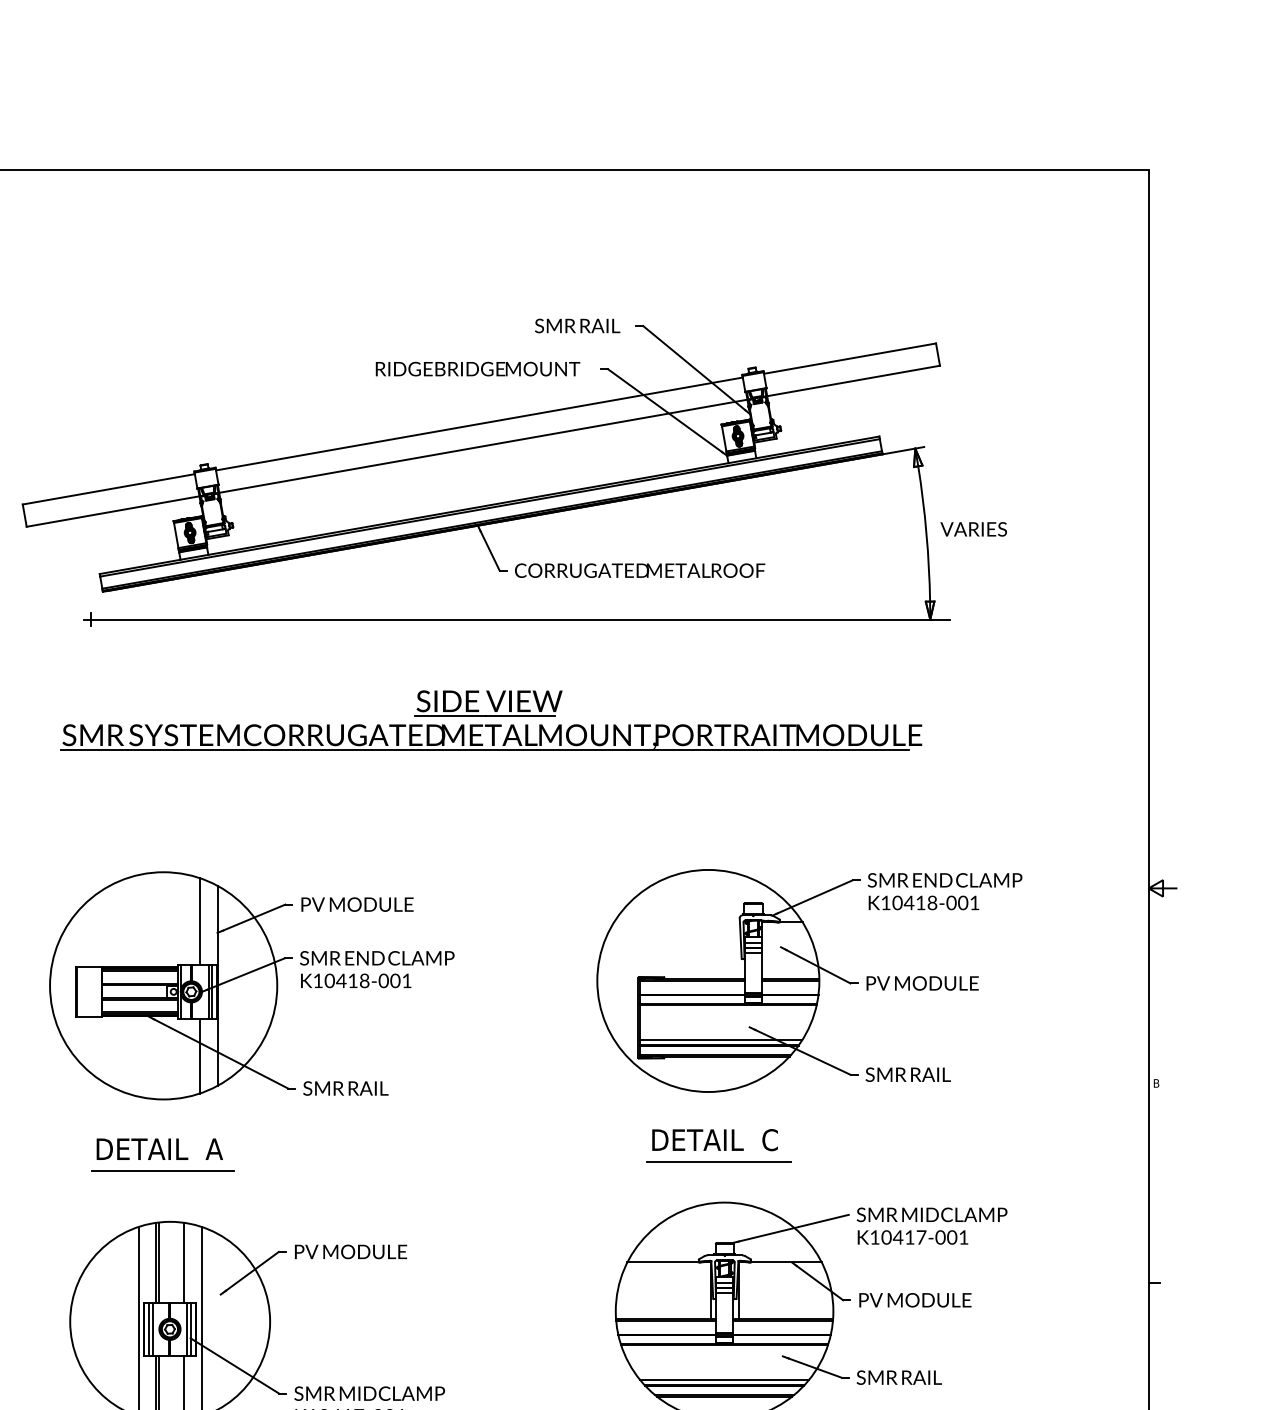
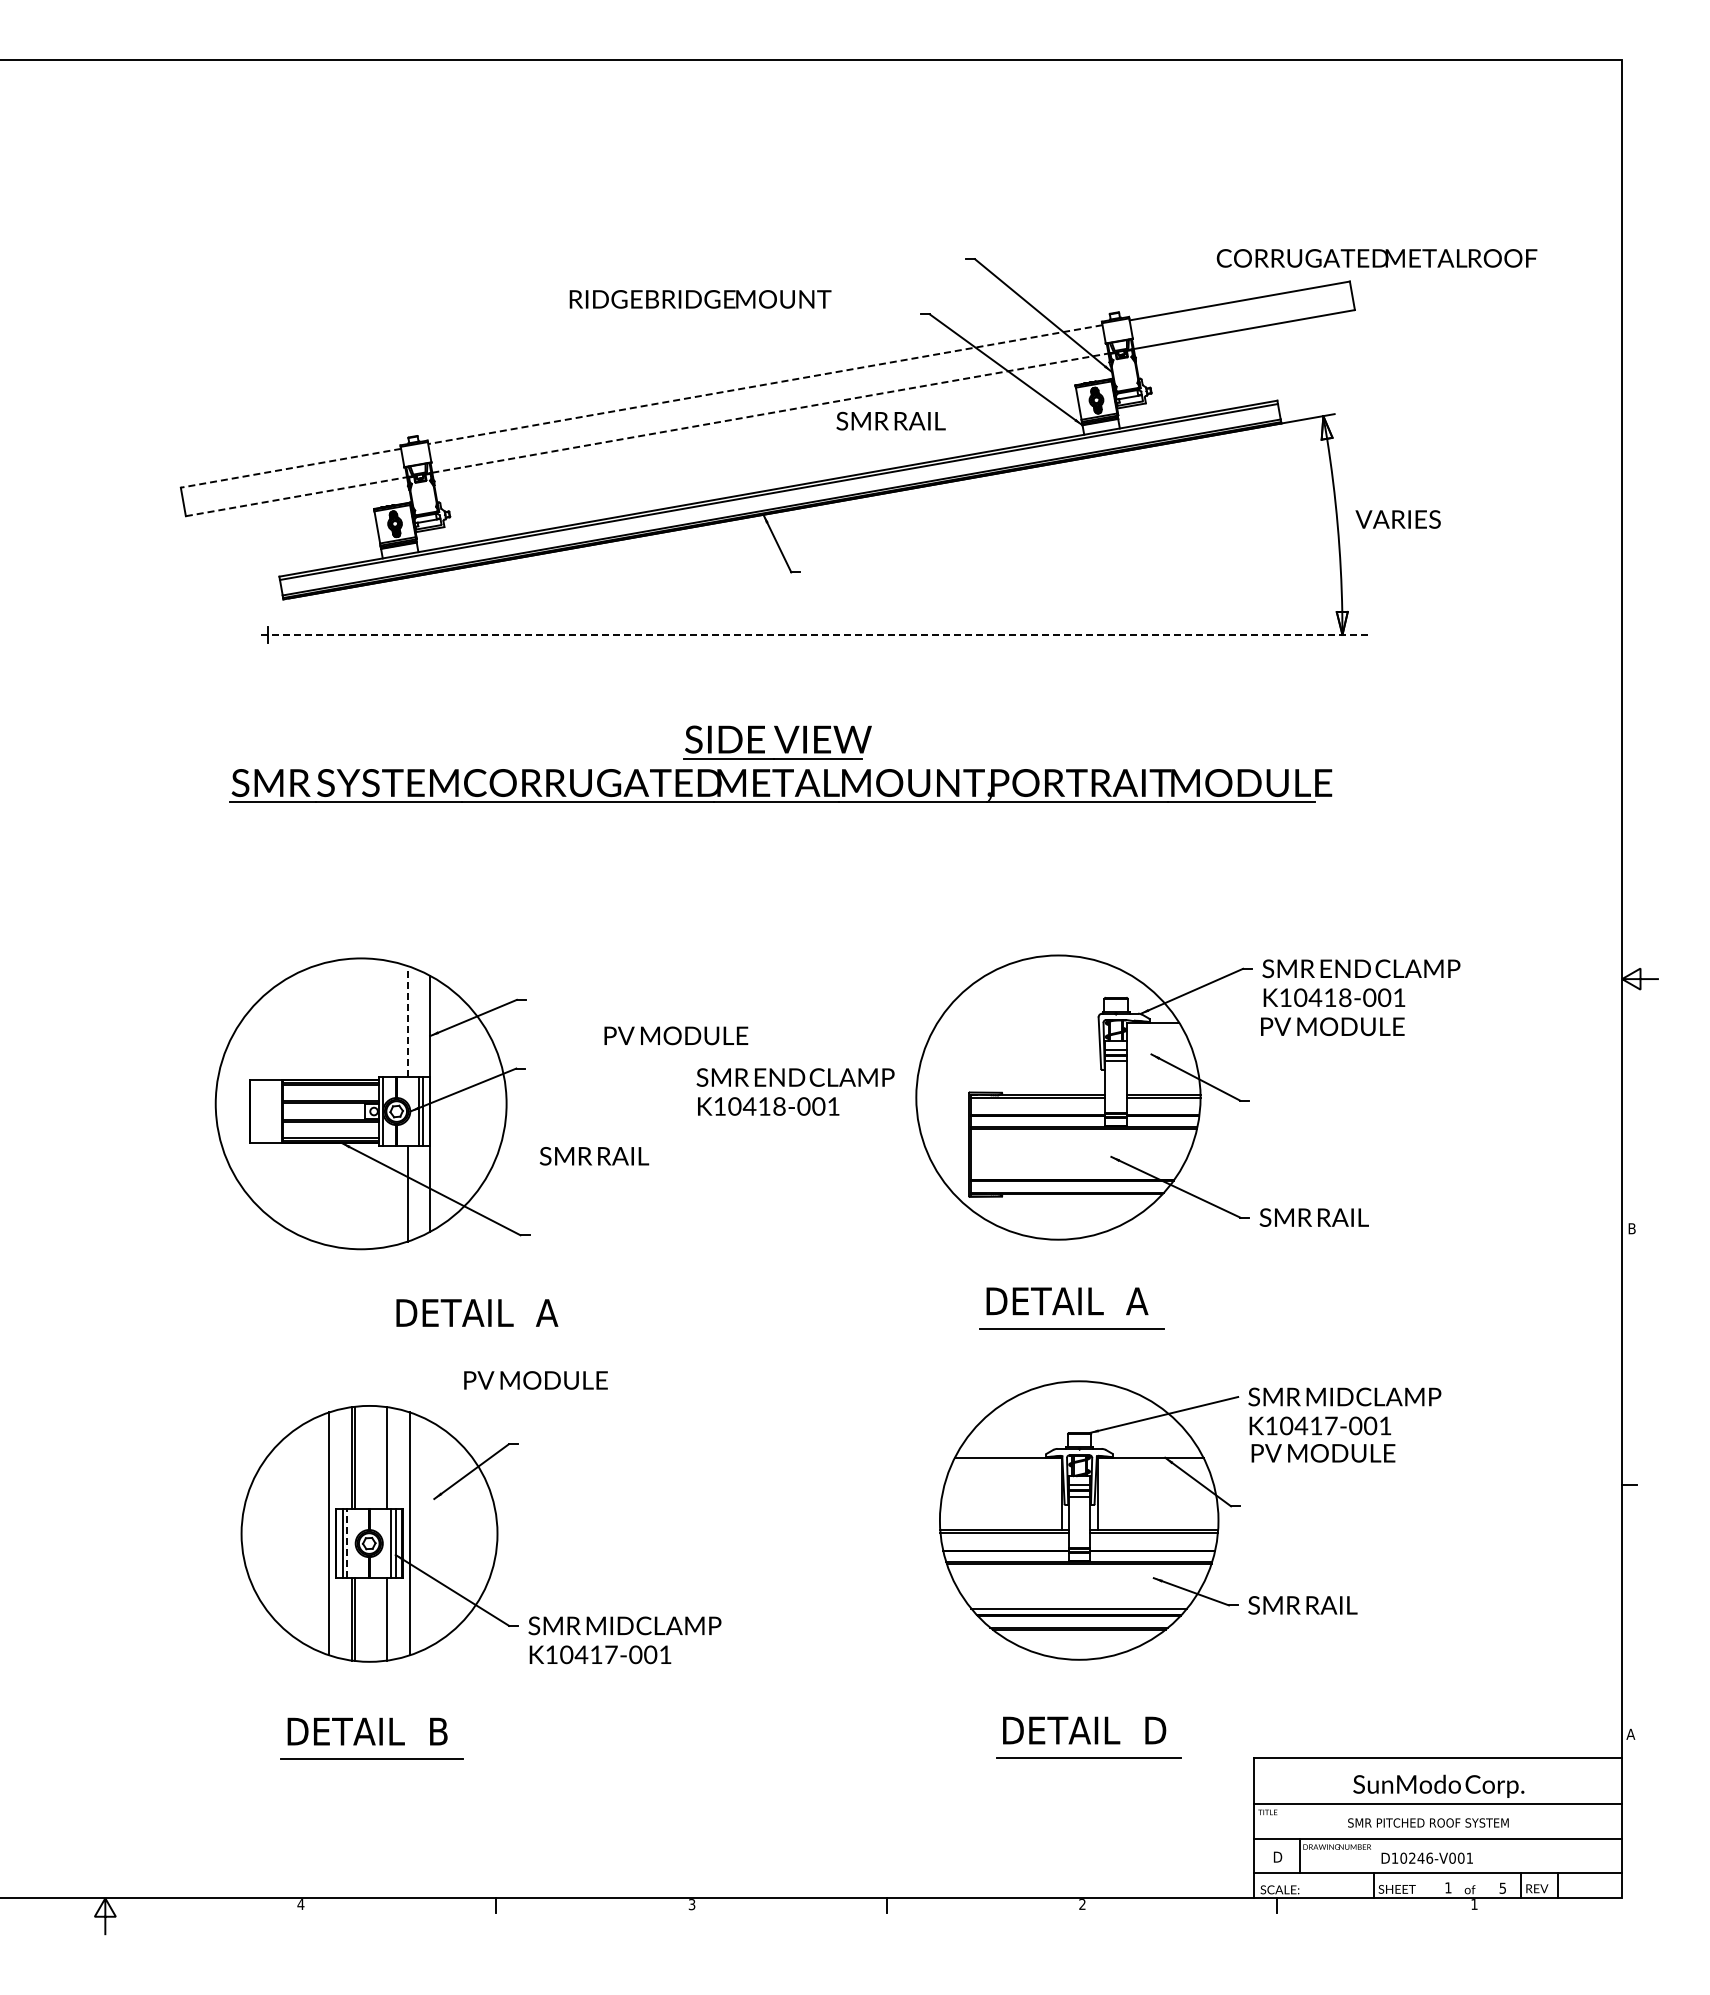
text: (577, 325) -> (890, 420), moved
text: (477, 369) -> (700, 299), moved
line: (478, 423) -> (764, 384), solid -> dashed
line: (483, 446) -> (770, 413), solid -> dashed
line: (108, 489) -> (290, 468), solid -> dashed
line: (113, 511) -> (296, 496), solid -> dashed
text: (639, 570) -> (1376, 258), moved
line: (517, 619) -> (813, 634), solid -> dashed
text: (357, 904) -> (676, 1035), moved
line: (199, 921) -> (407, 1021), solid -> dashed
text: (377, 969) -> (795, 1091), moved
text: (922, 983) -> (1332, 1026), moved
line: (720, 1040) -> (1074, 1173), removed
text: (345, 1088) -> (594, 1156), moved
text: (770, 1140) -> (1137, 1301), DETAIL  C -> DETAIL  A
text: (159, 1148) -> (477, 1312), moved
line: (163, 1170) -> (360, 1340), removed
text: (350, 1251) -> (535, 1380), moved
text: (915, 1300) -> (1323, 1453), moved
line: (152, 1329) -> (347, 1543), solid -> dashed

